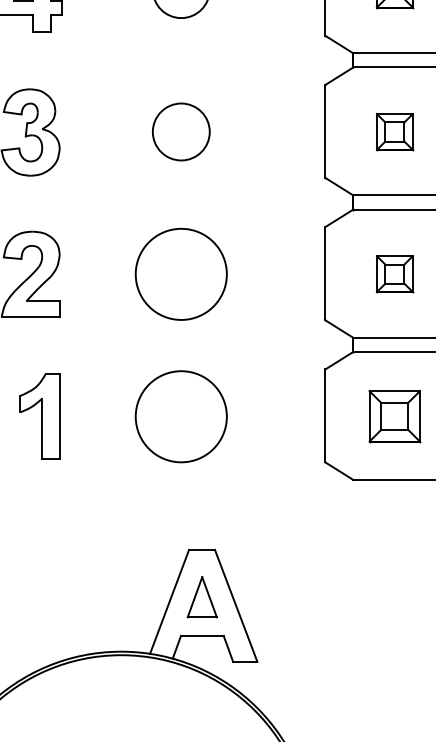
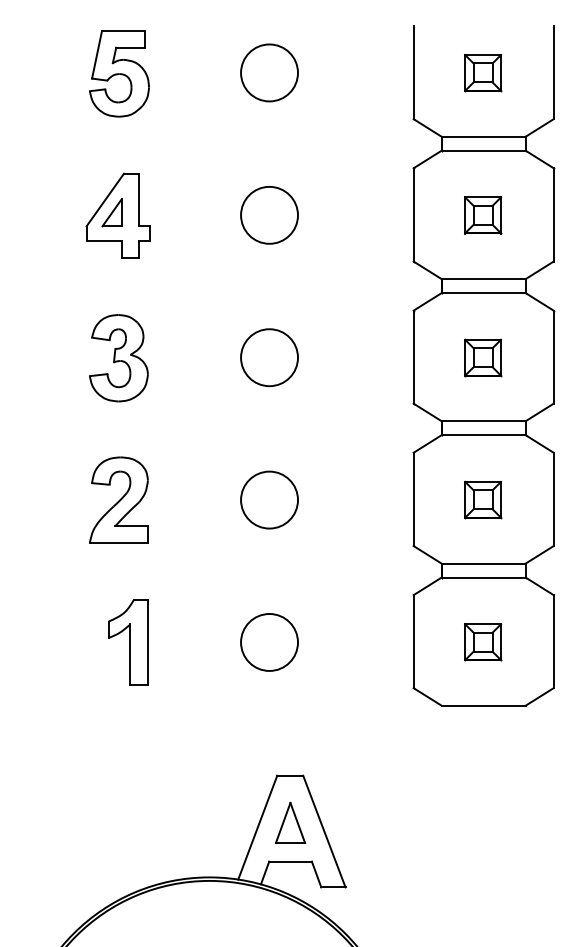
circle: (181, 273) -> (269, 499), size x0.62
circle: (181, 416) -> (269, 642), size x0.62
part: (395, 416) -> (483, 642), size x0.71

